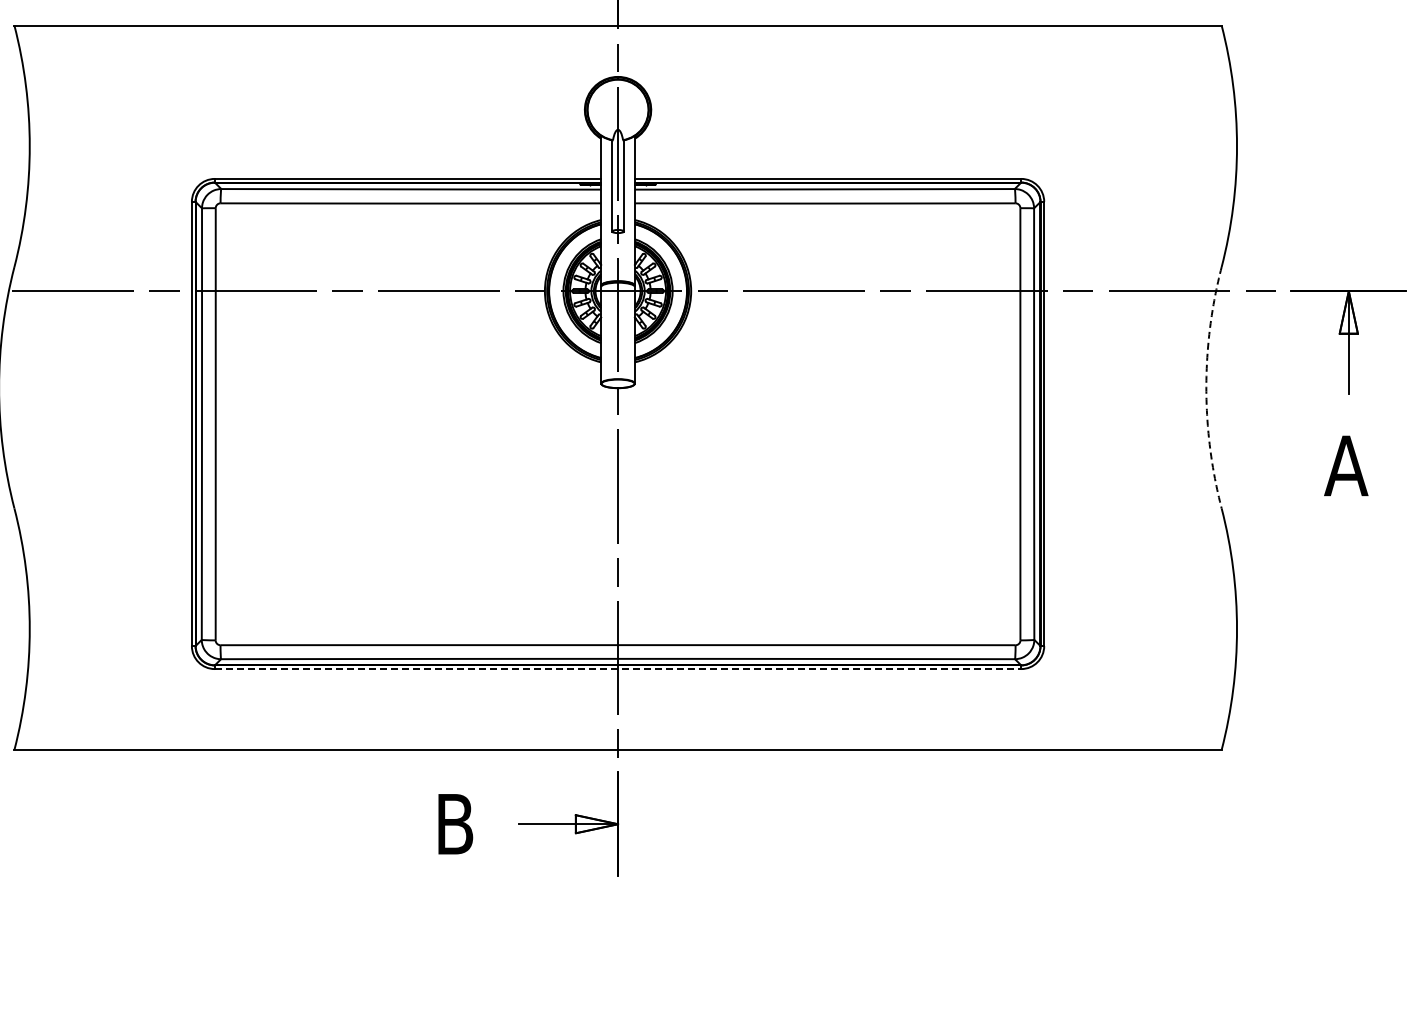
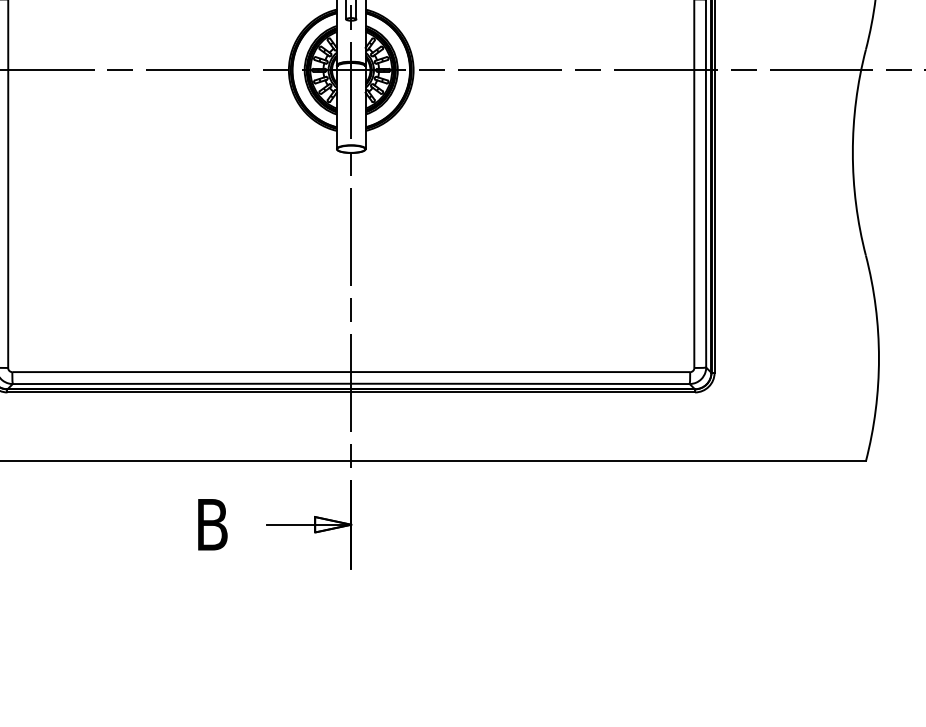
arc: (1206, 387) -> (852, 152), dashed -> solid
line: (618, 669) -> (351, 392), dashed -> solid

